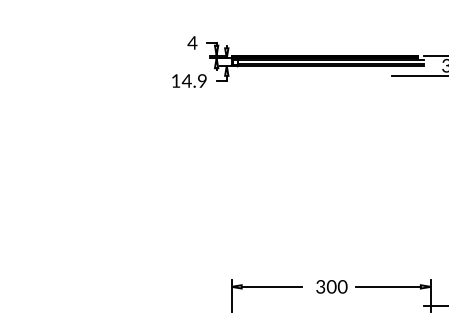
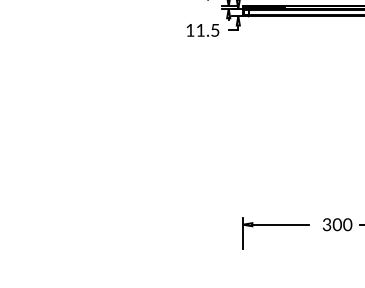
text: (193, 80) -> (206, 29), 14.9 -> 11.5

